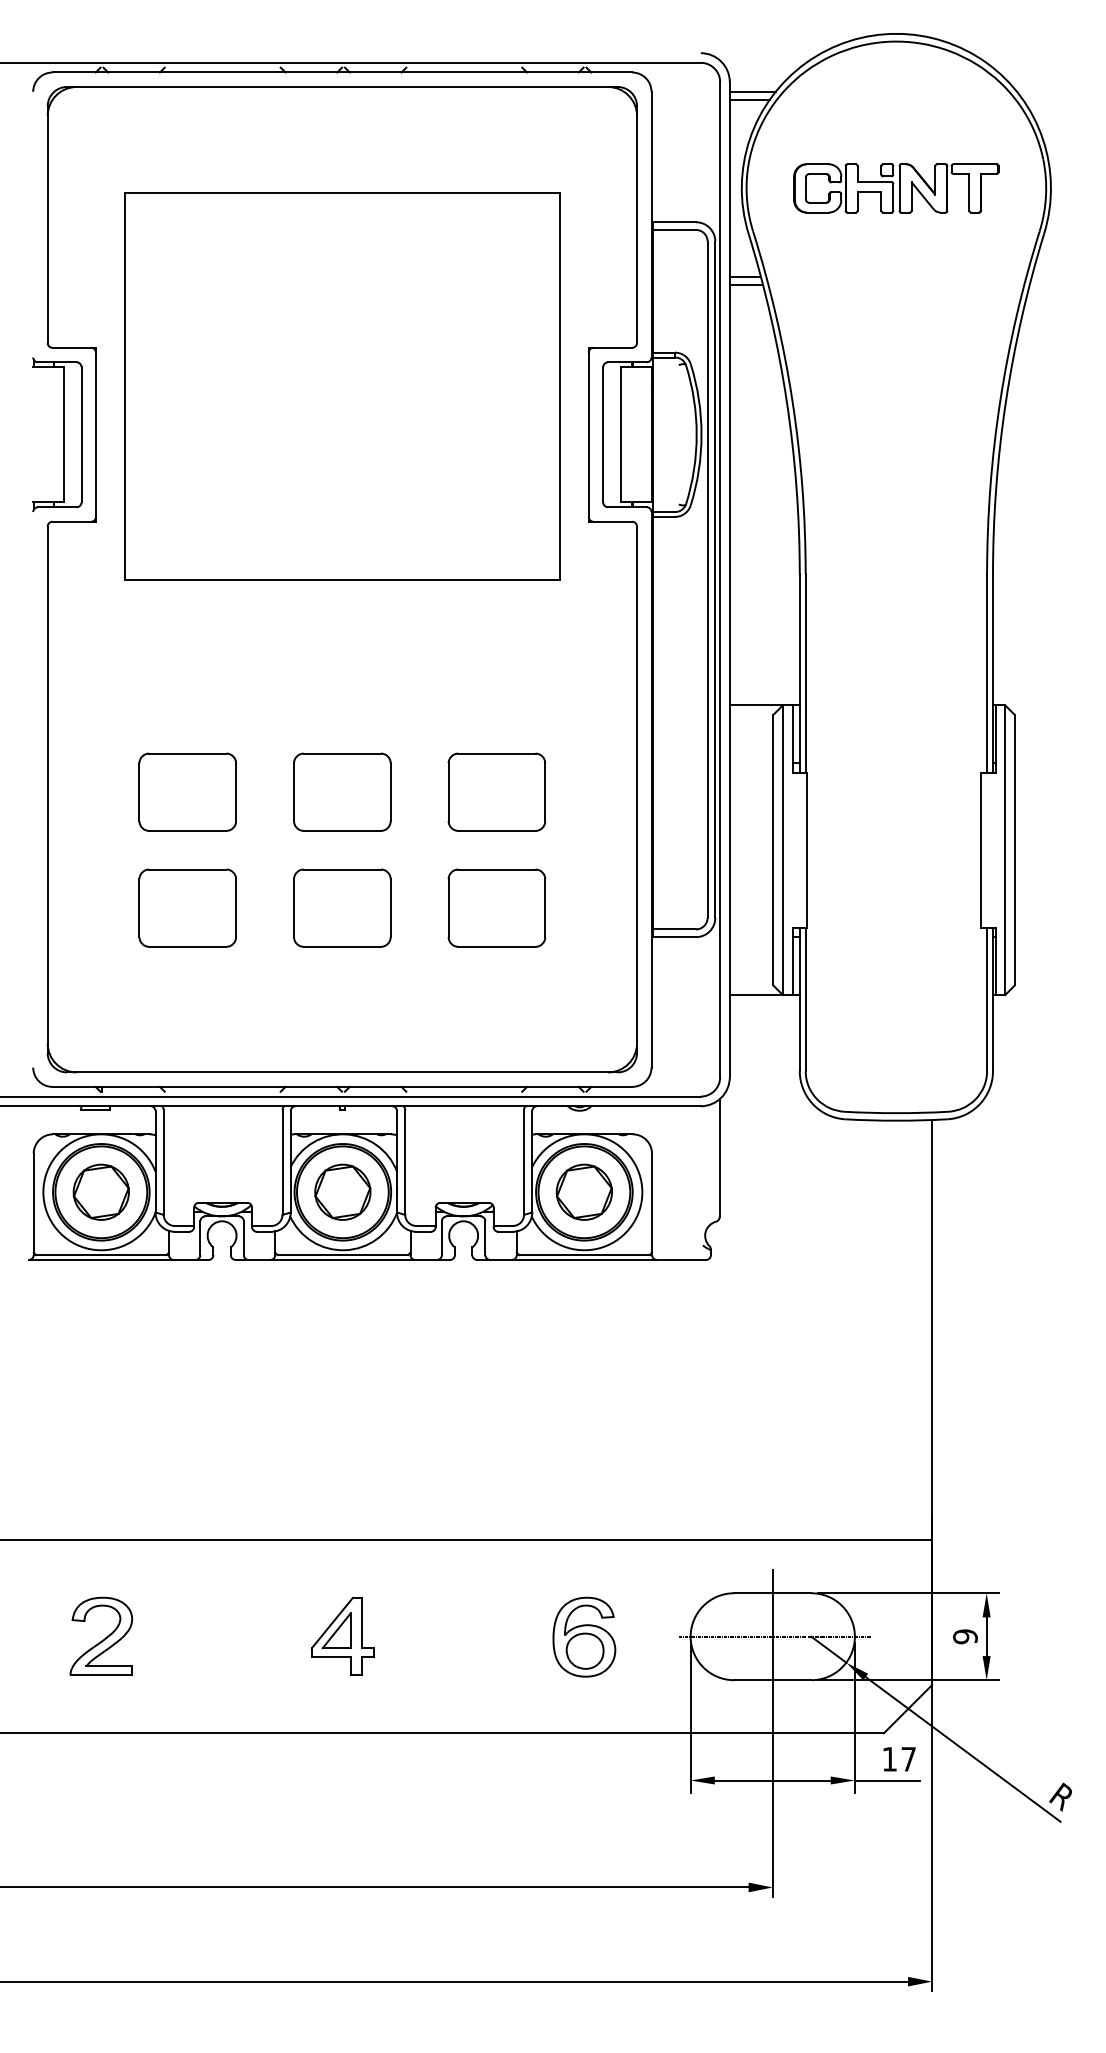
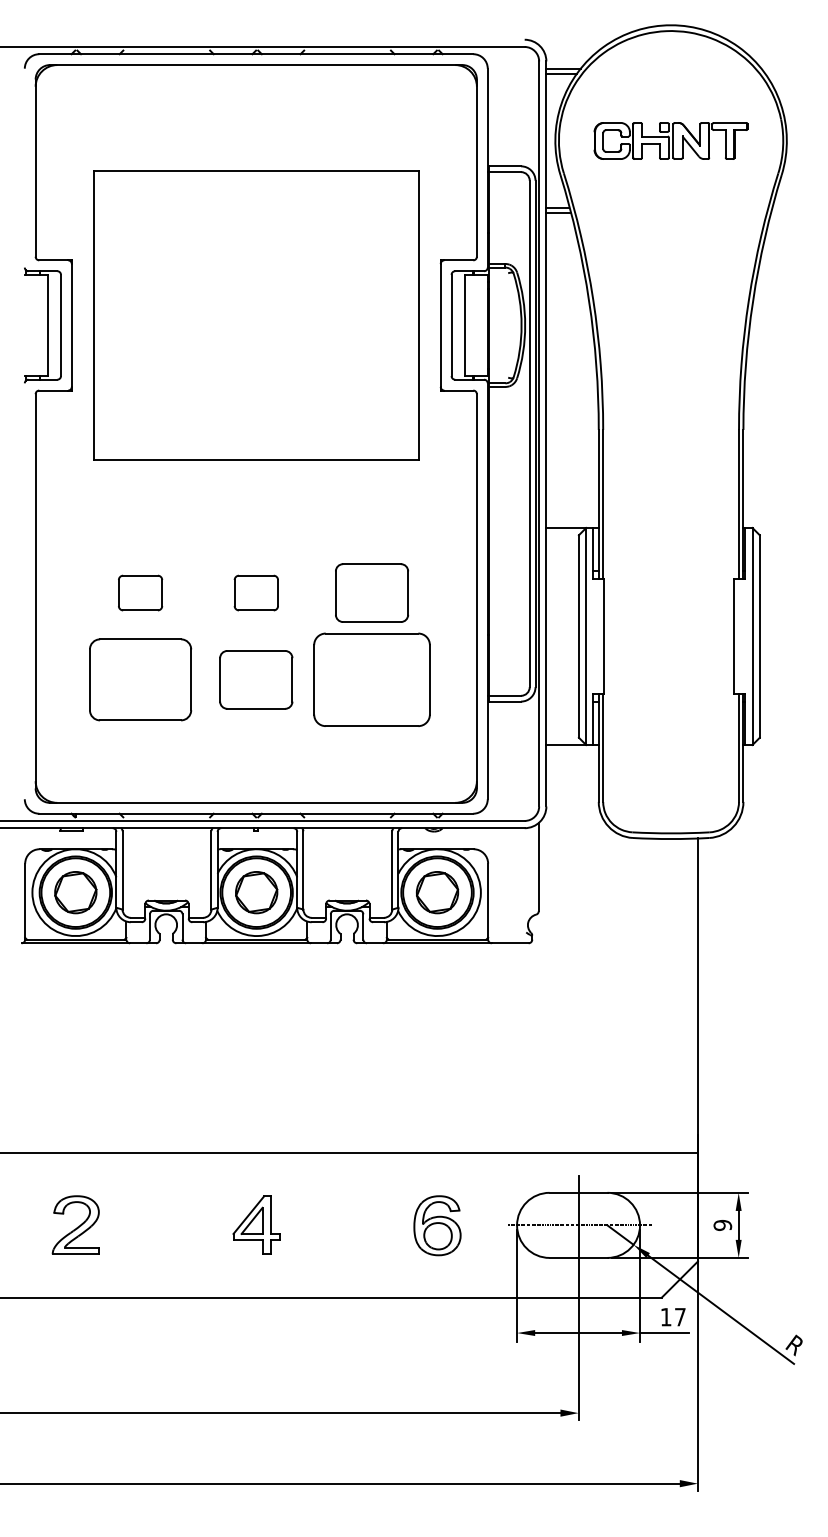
part: (342, 386) -> (256, 315), moved
part: (187, 791) -> (140, 592), size x0.6
part: (342, 791) -> (256, 592), size x0.6
part: (187, 907) -> (140, 679), size x1.4
part: (496, 907) -> (371, 679), size x1.6

